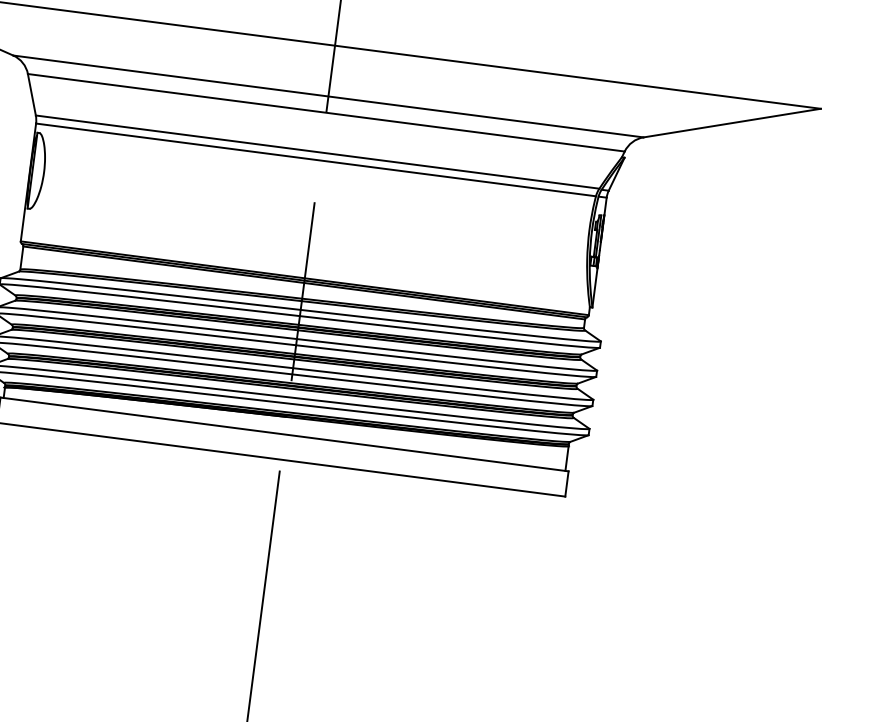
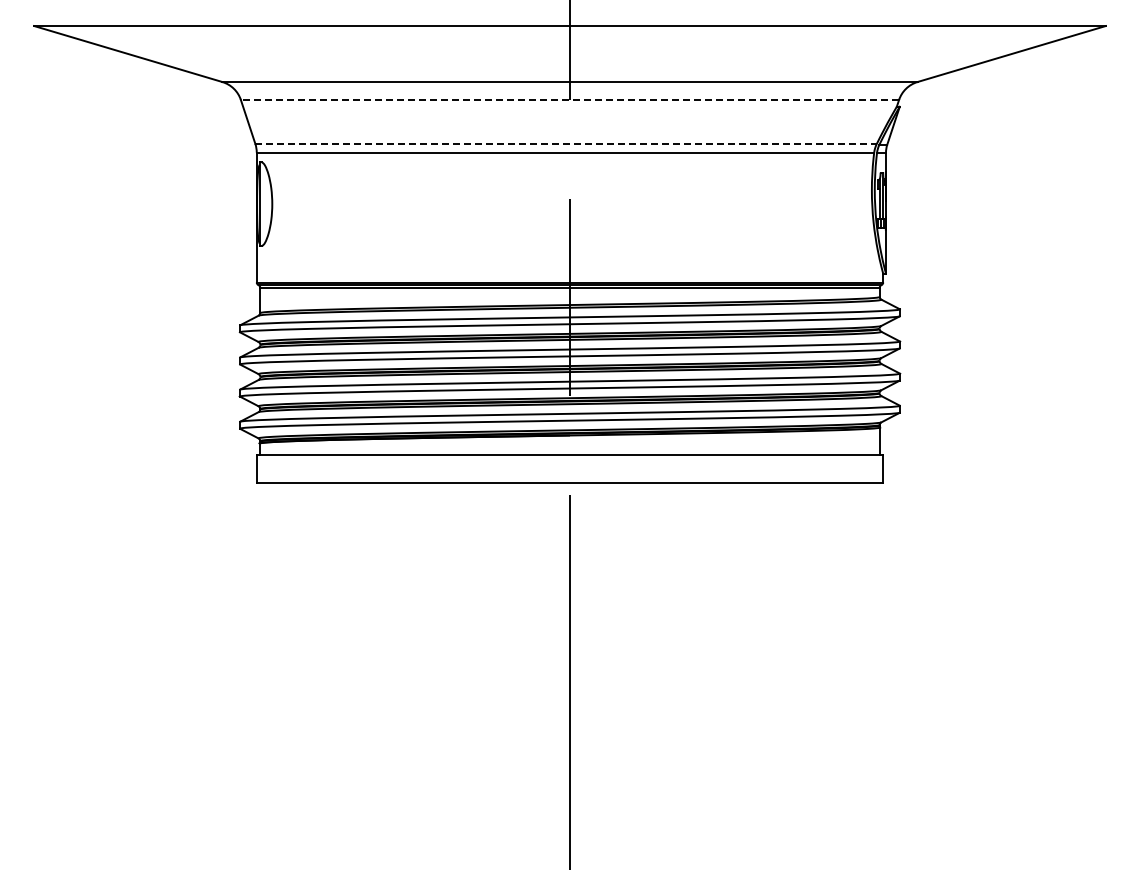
line: (325, 113) -> (569, 100), solid -> dashed
line: (318, 151) -> (566, 143), solid -> dashed

